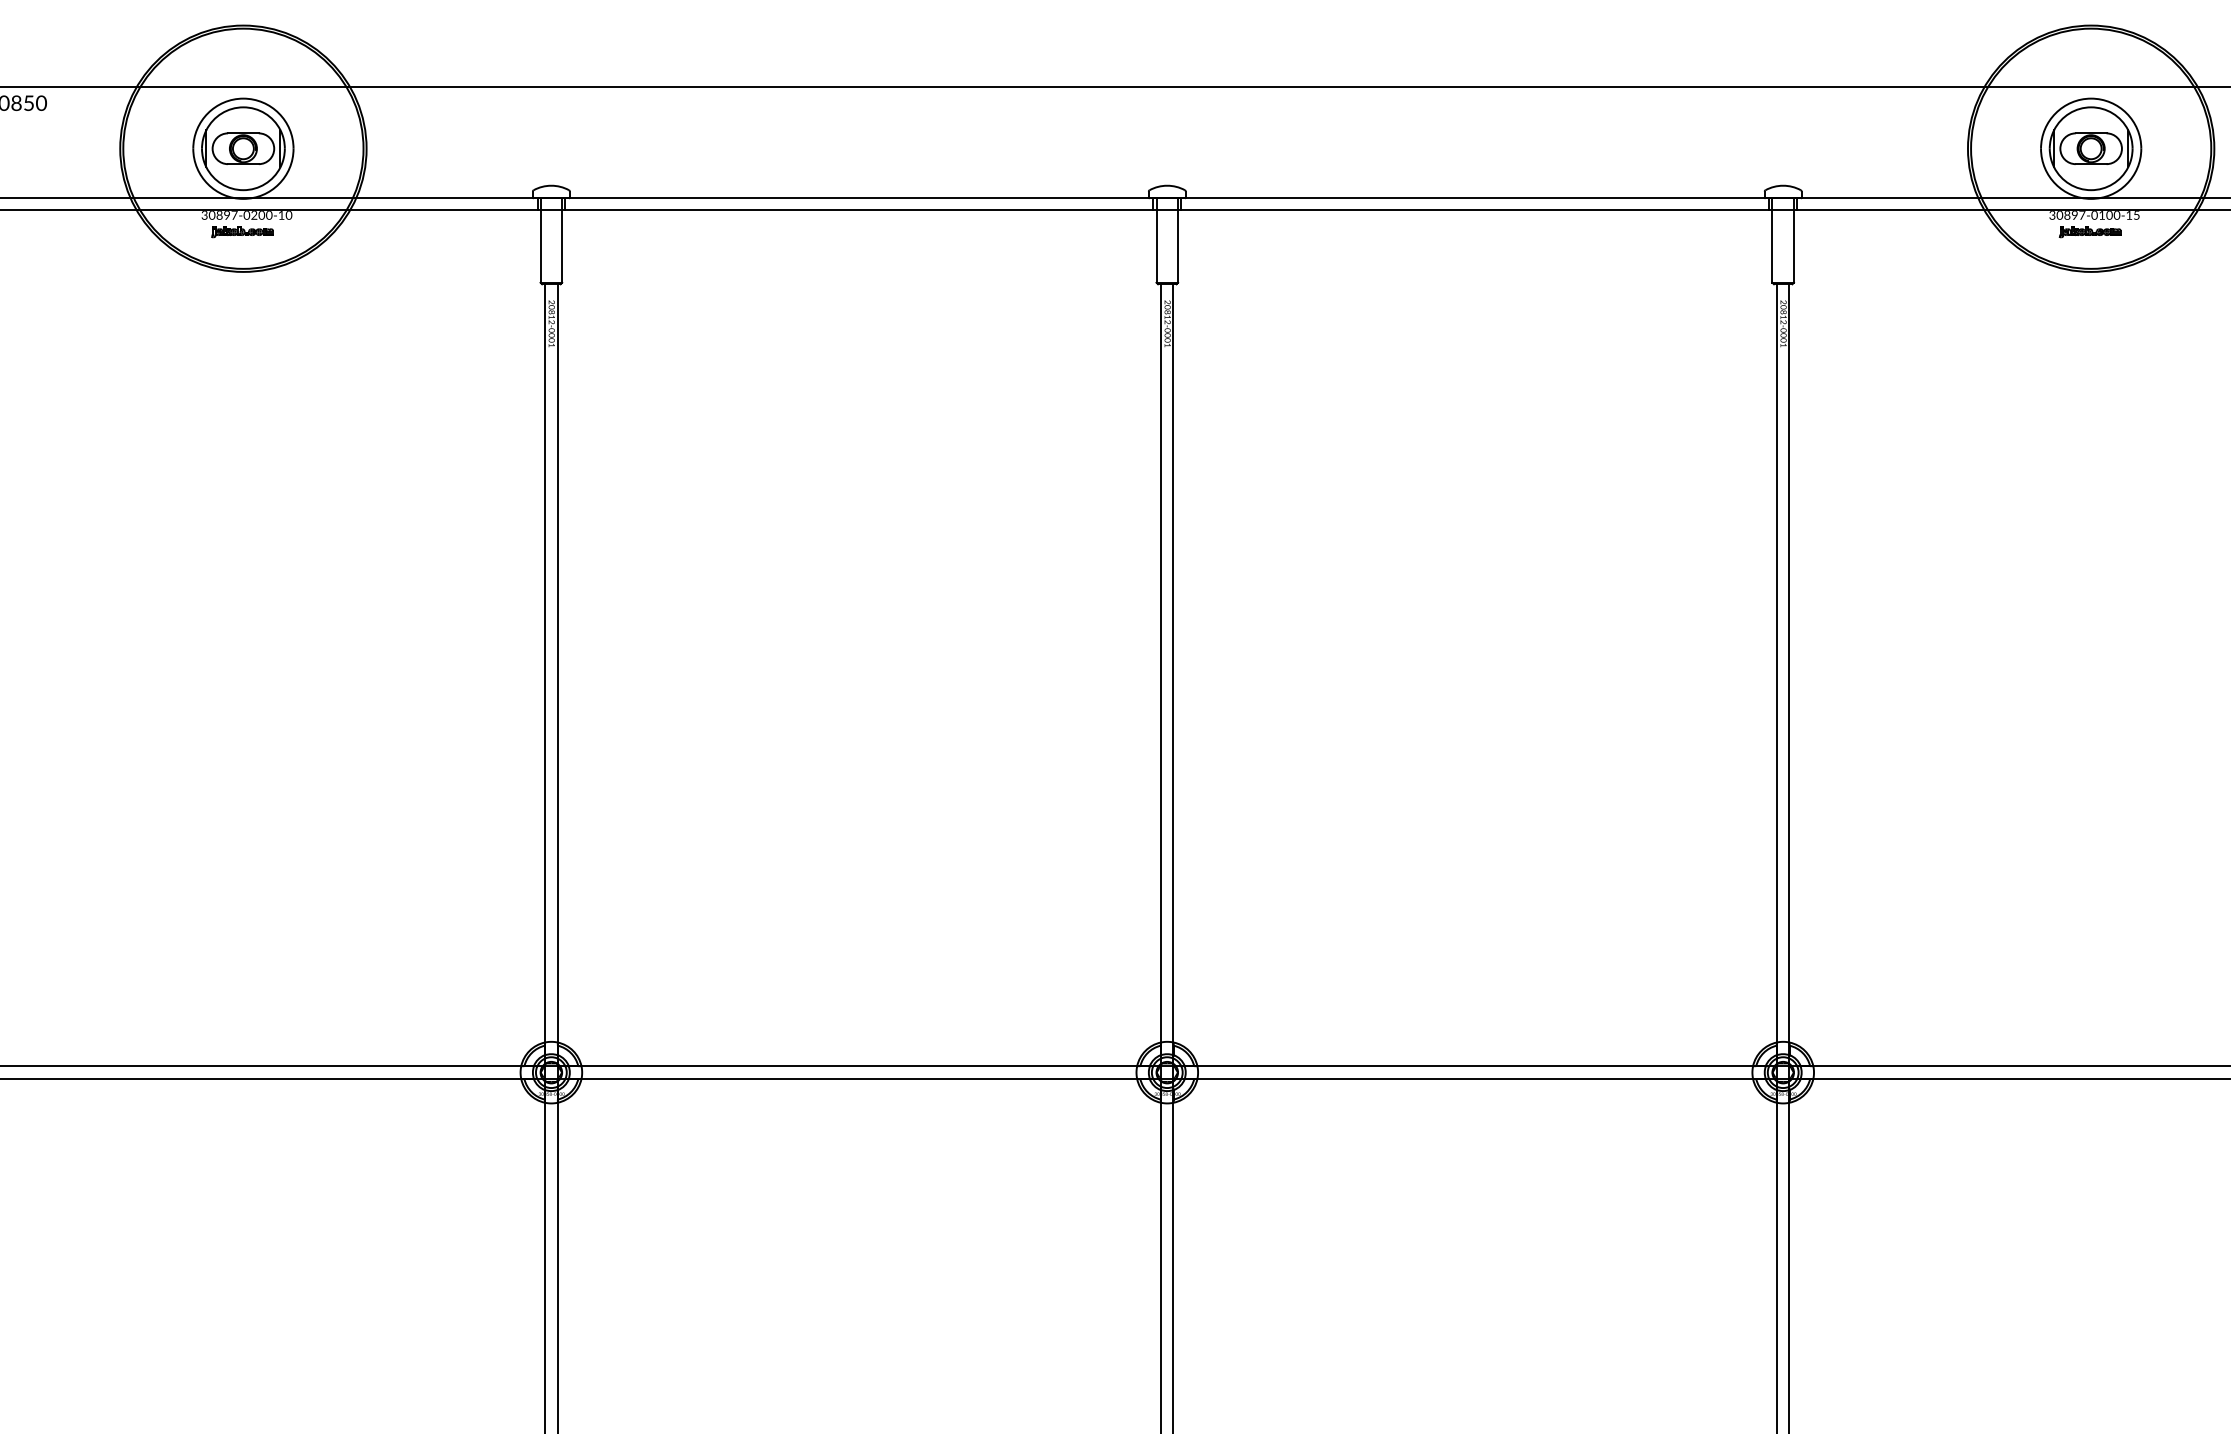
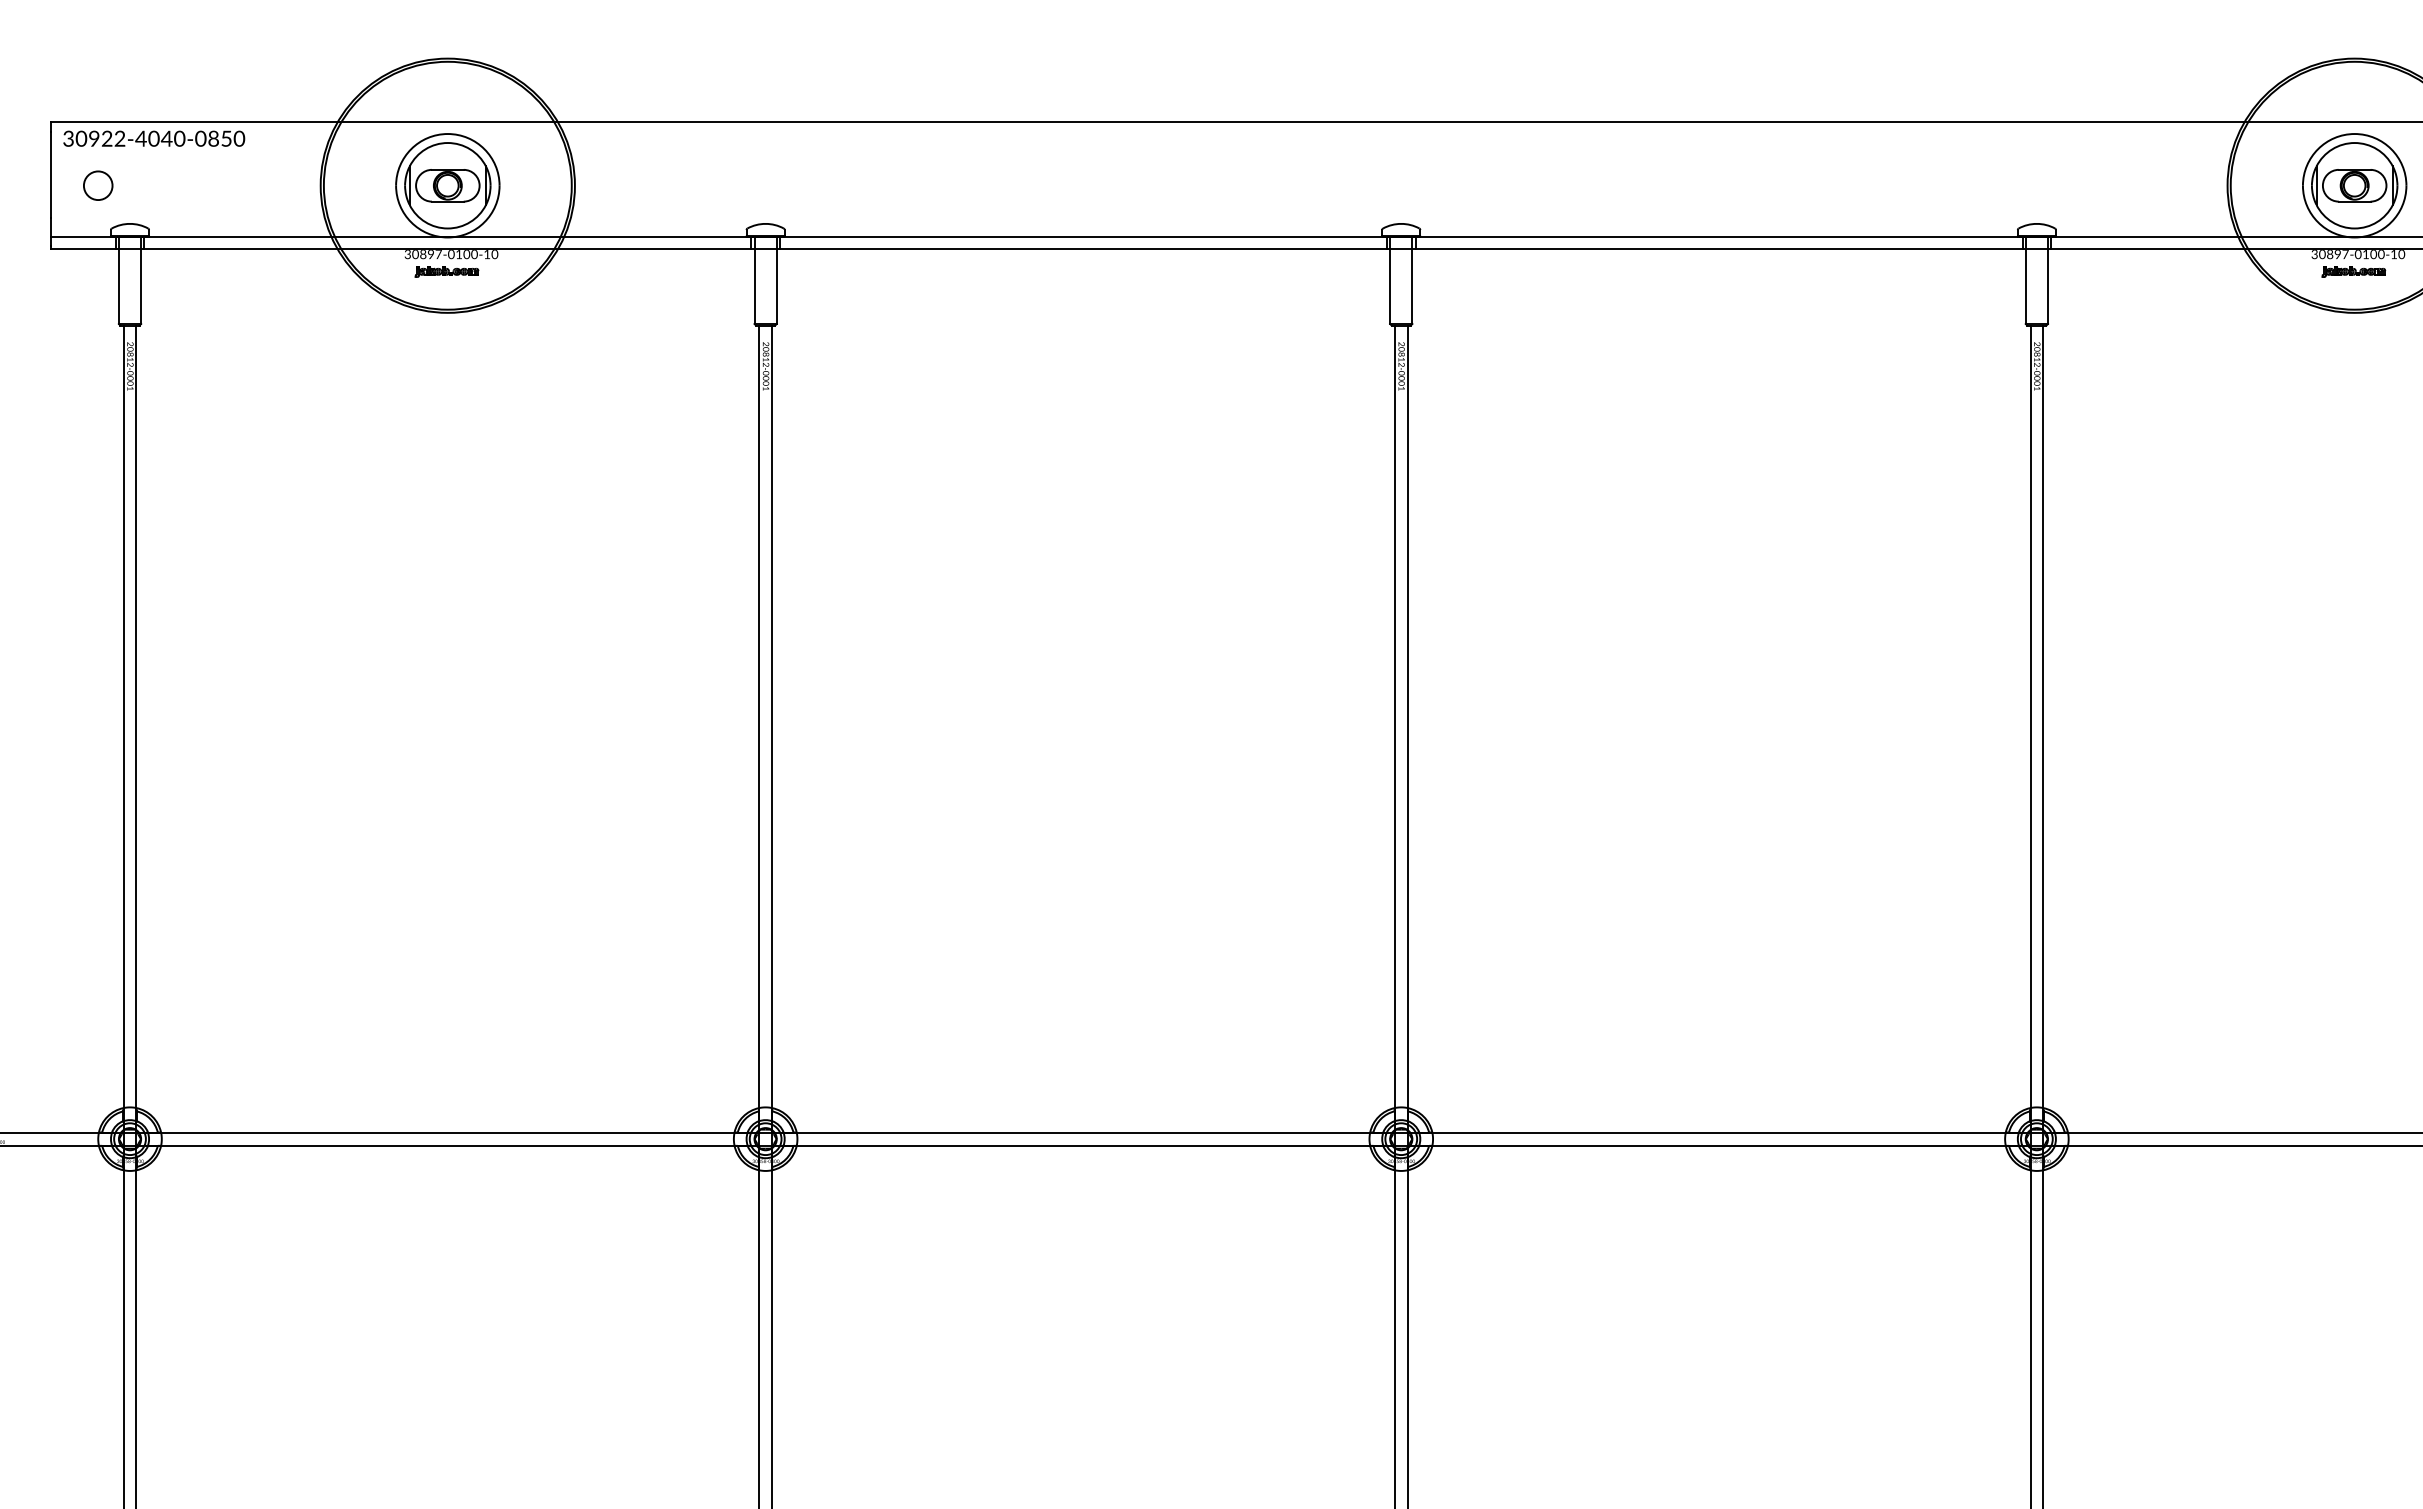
text: (254, 215) -> (459, 254), 30897-0200-10 -> 30897-0100-10
text: (2136, 215) -> (2401, 254), 30897-0100-15 -> 30897-0100-10

